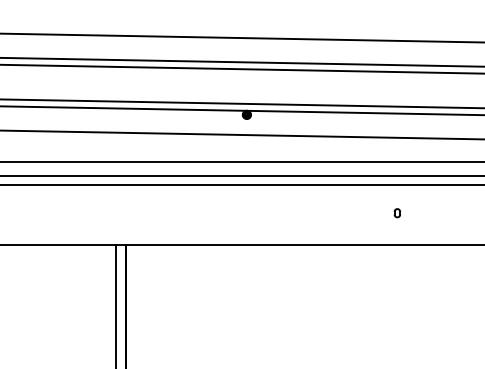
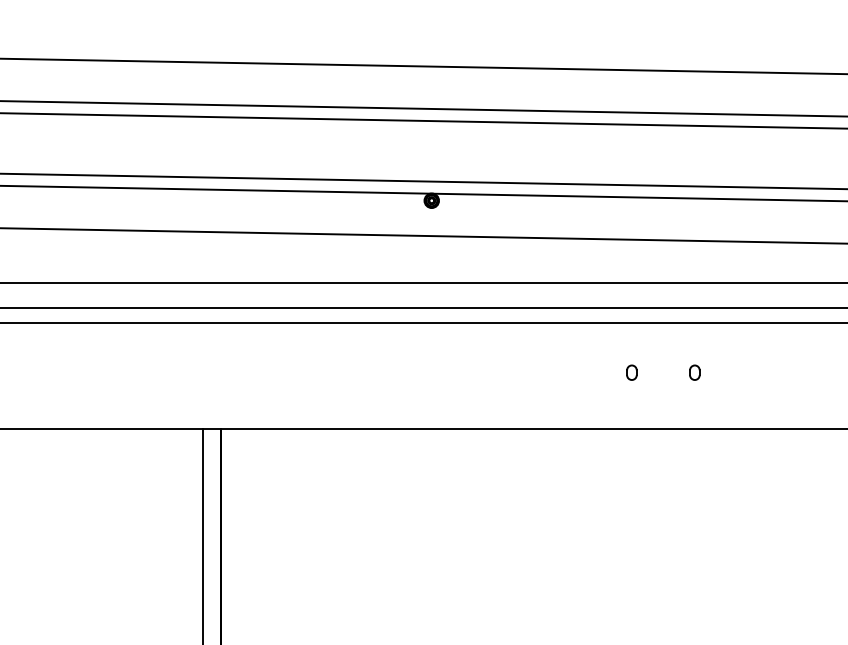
part: (360, 213) -> (630, 373), added

